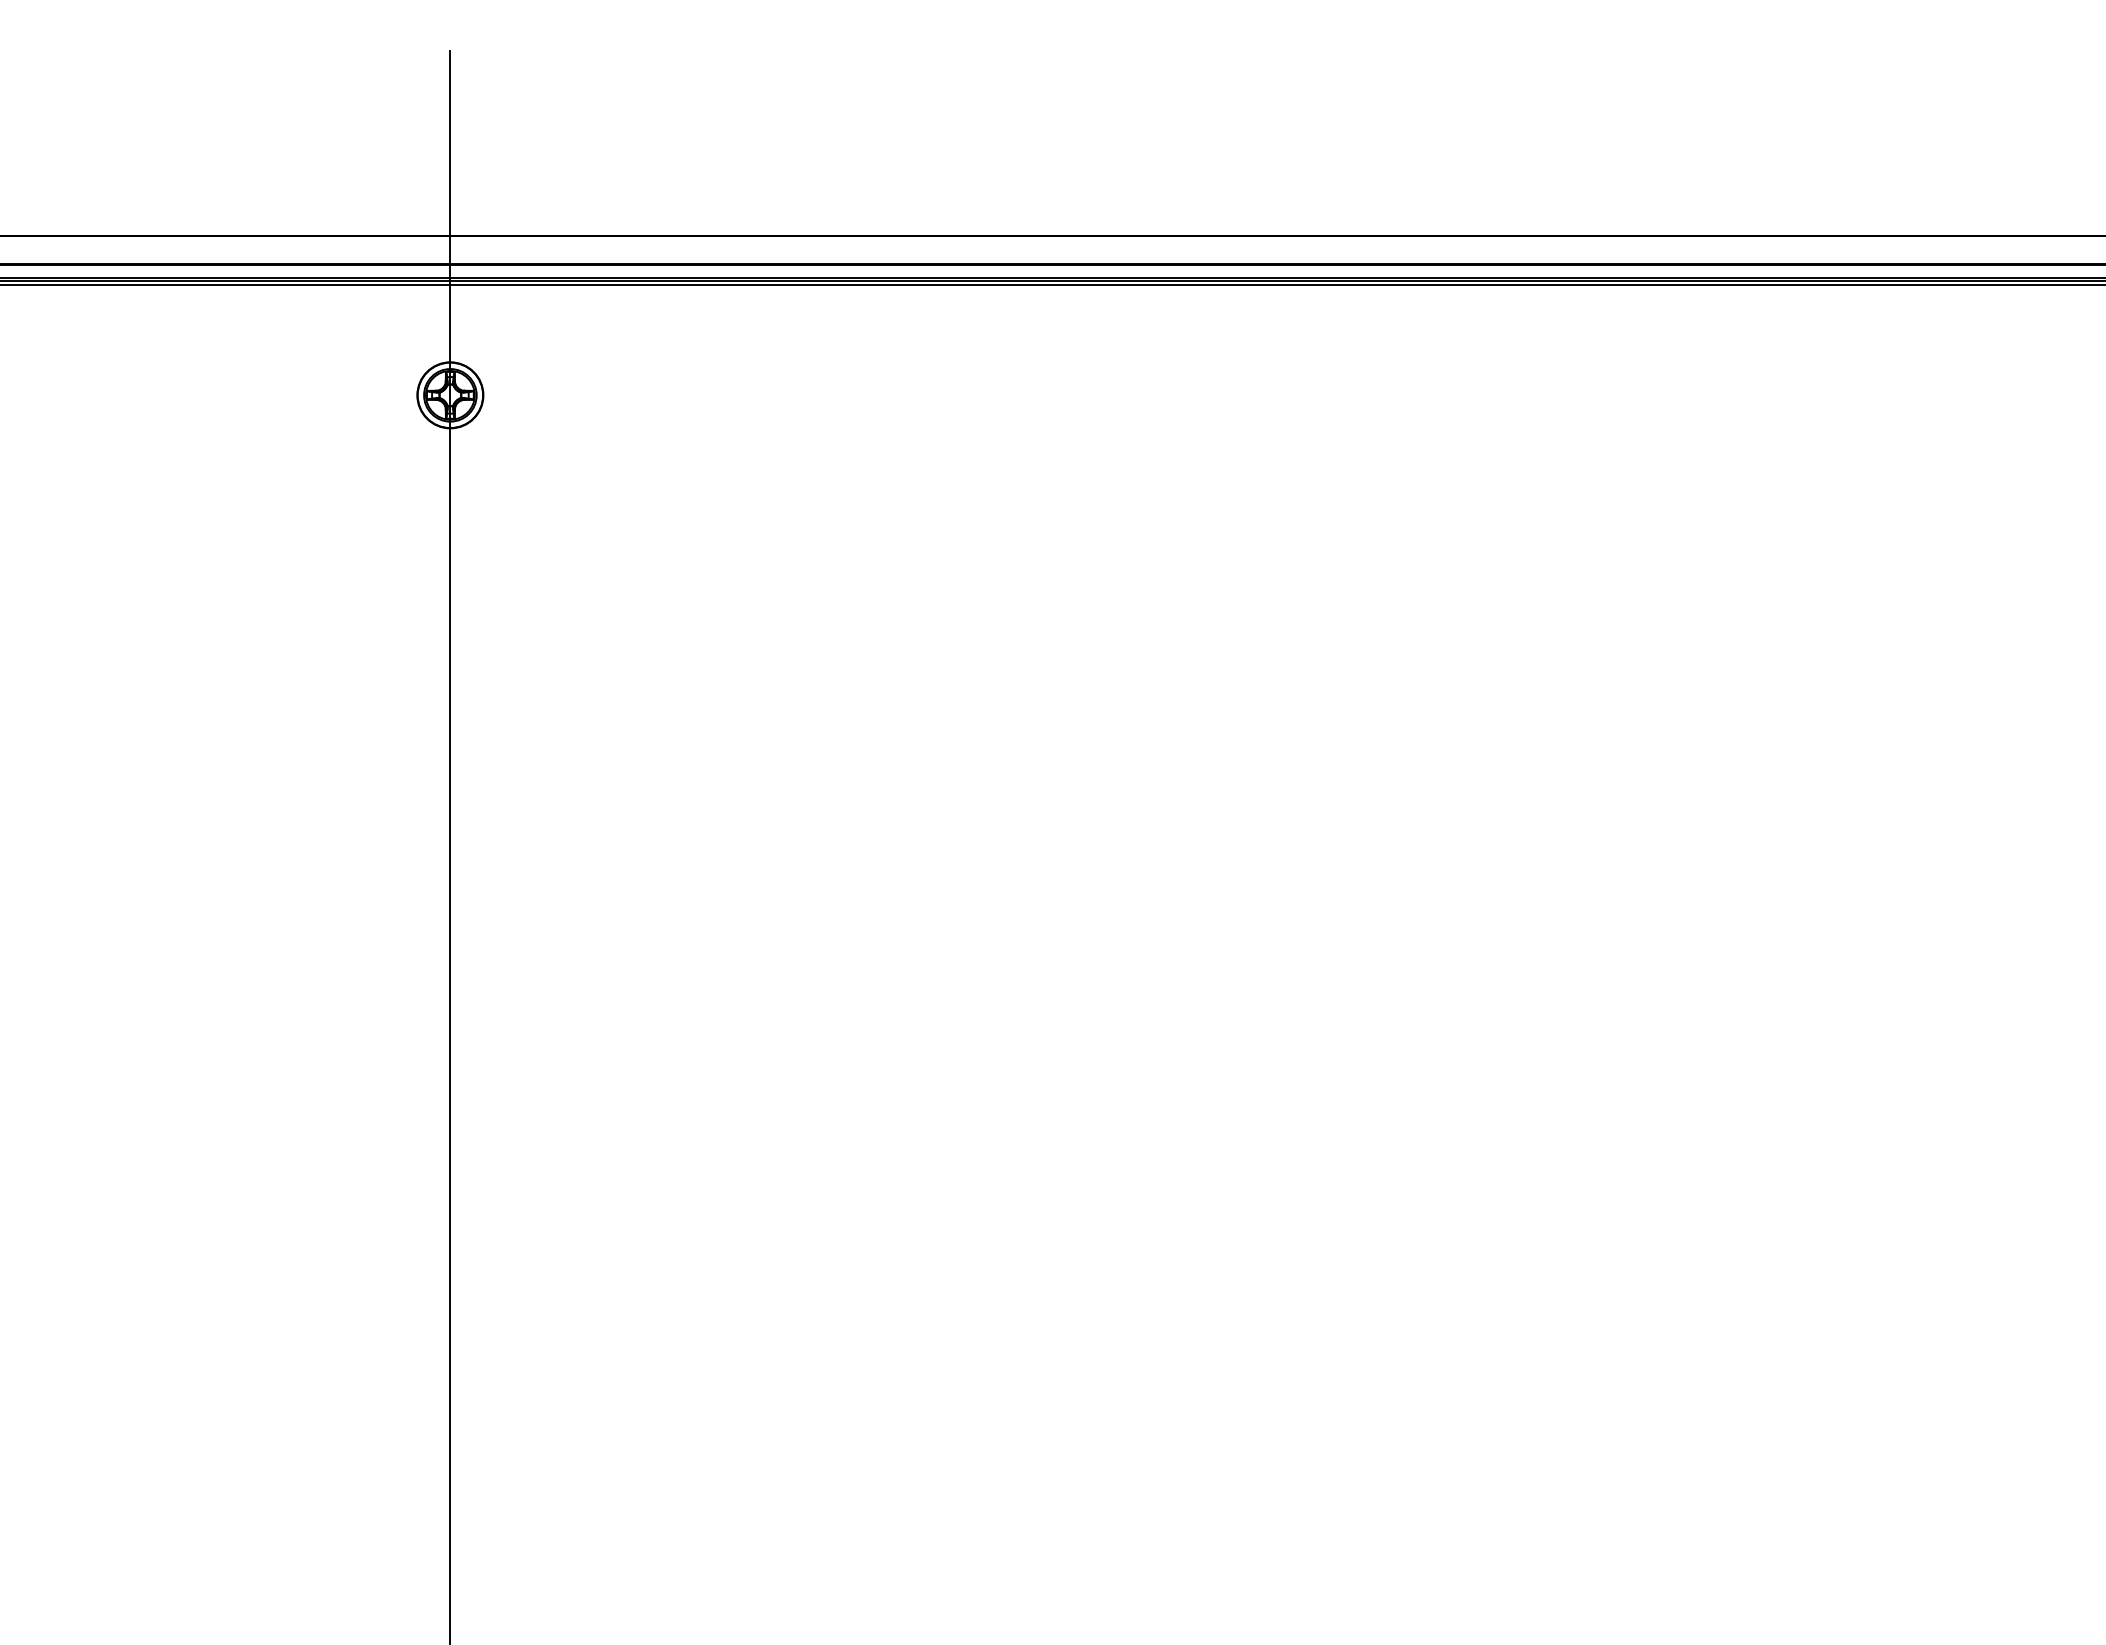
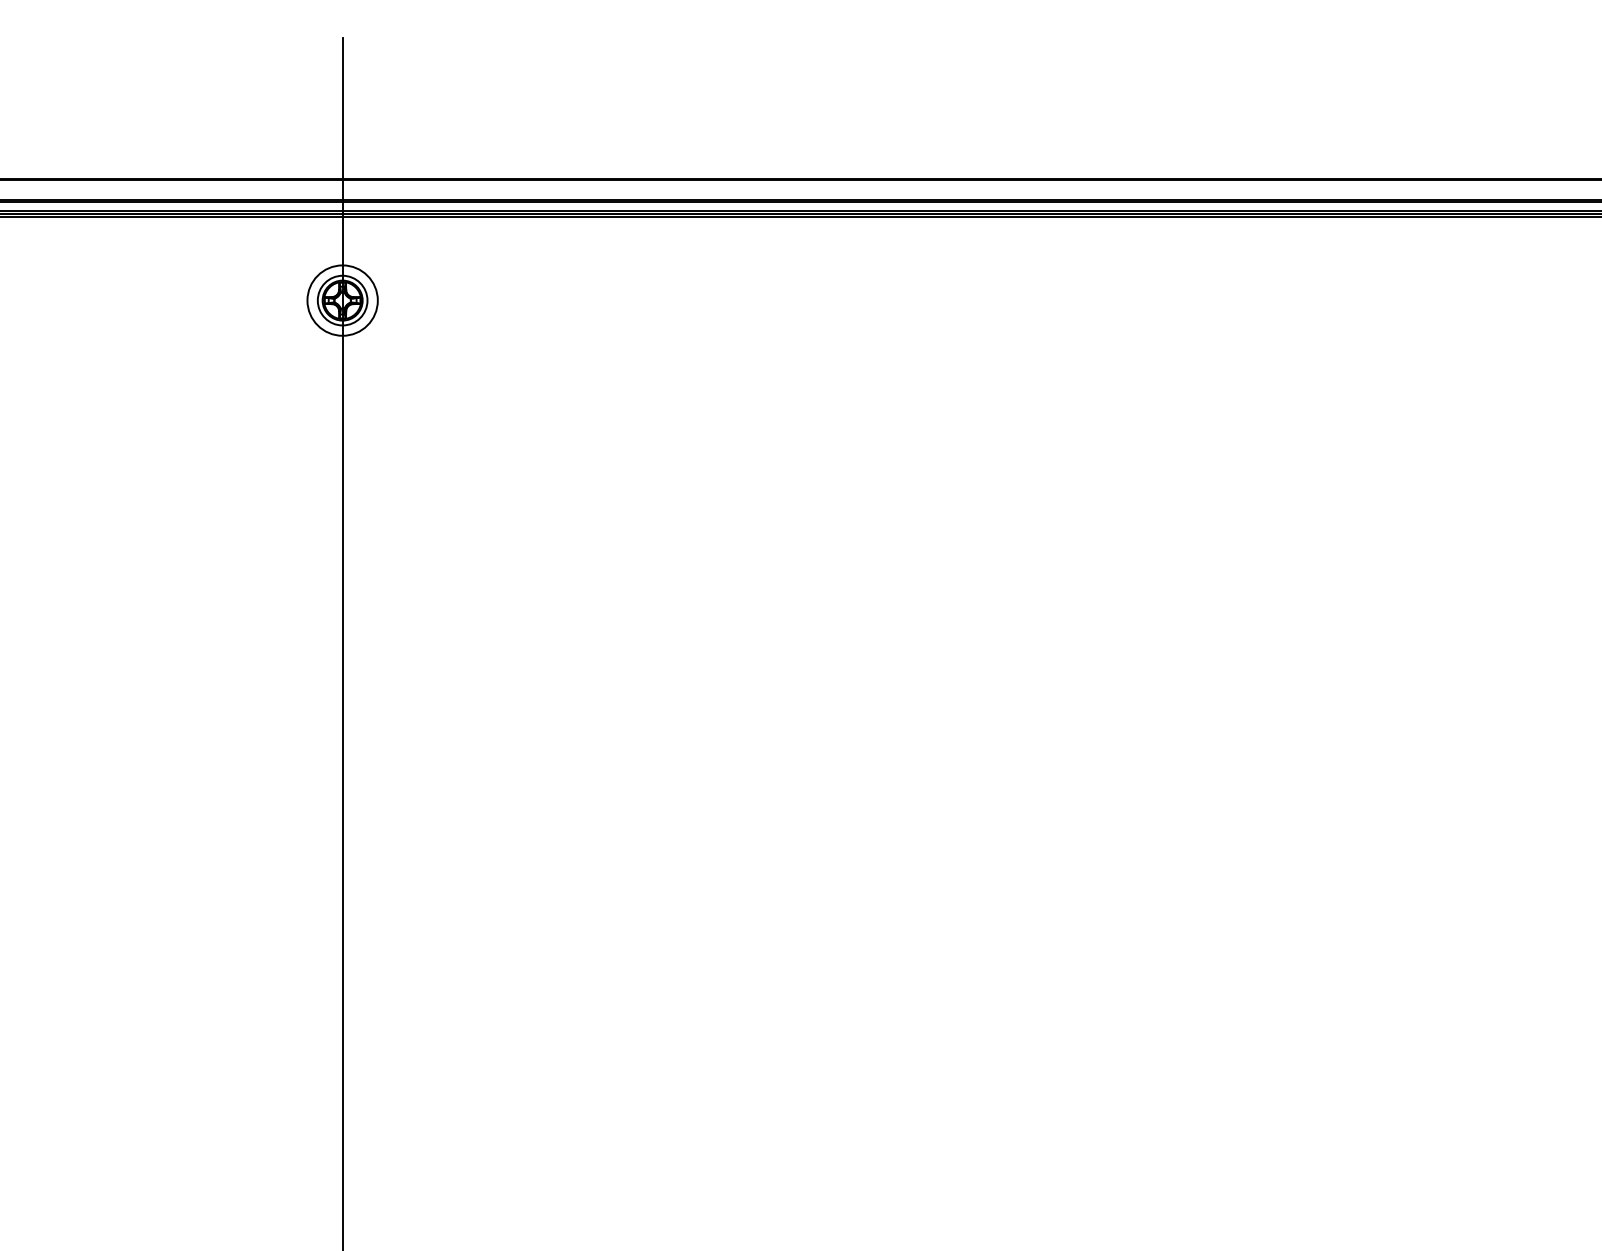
circle: (450, 395) -> (342, 300), size x1.4

